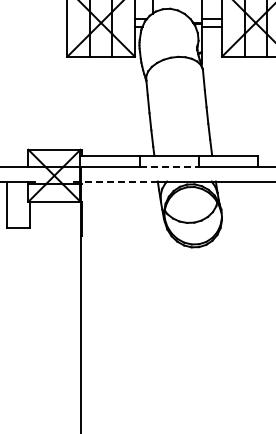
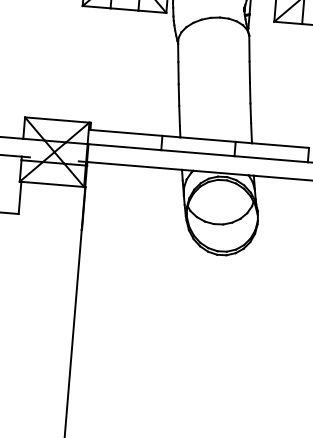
line: (169, 167) -> (197, 153), dashed -> solid
line: (119, 181) -> (134, 165), dashed -> solid

